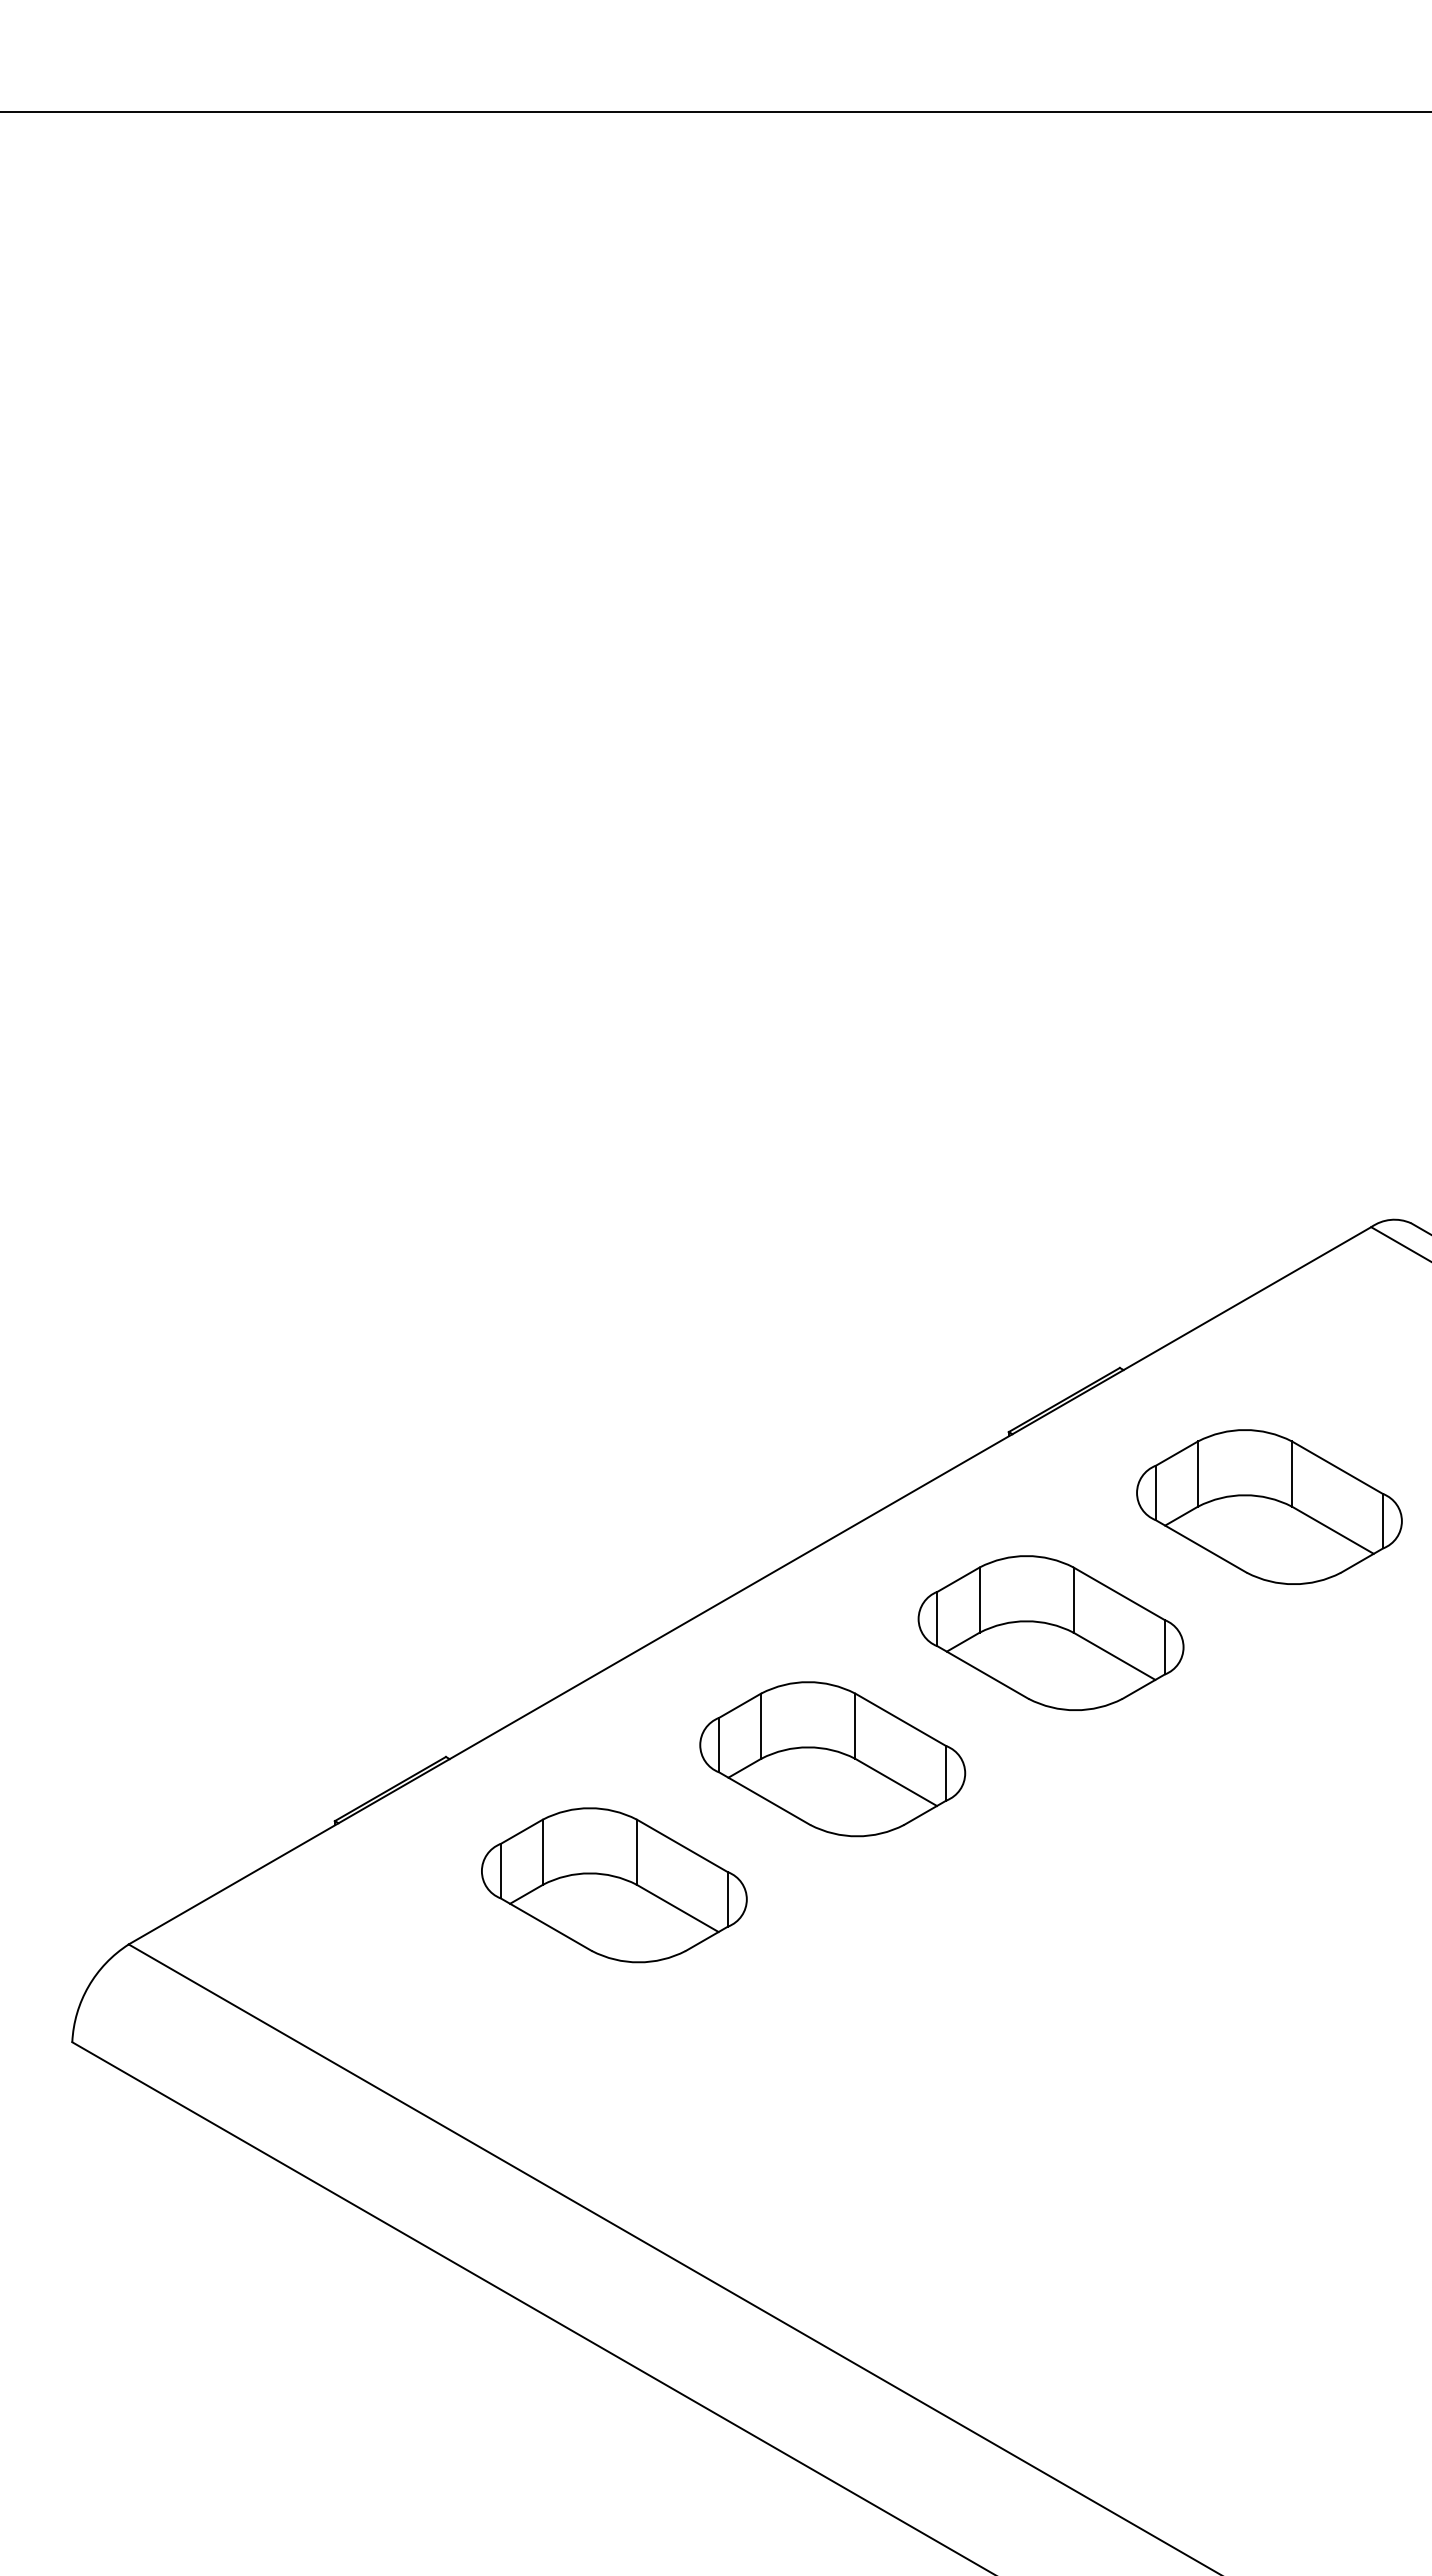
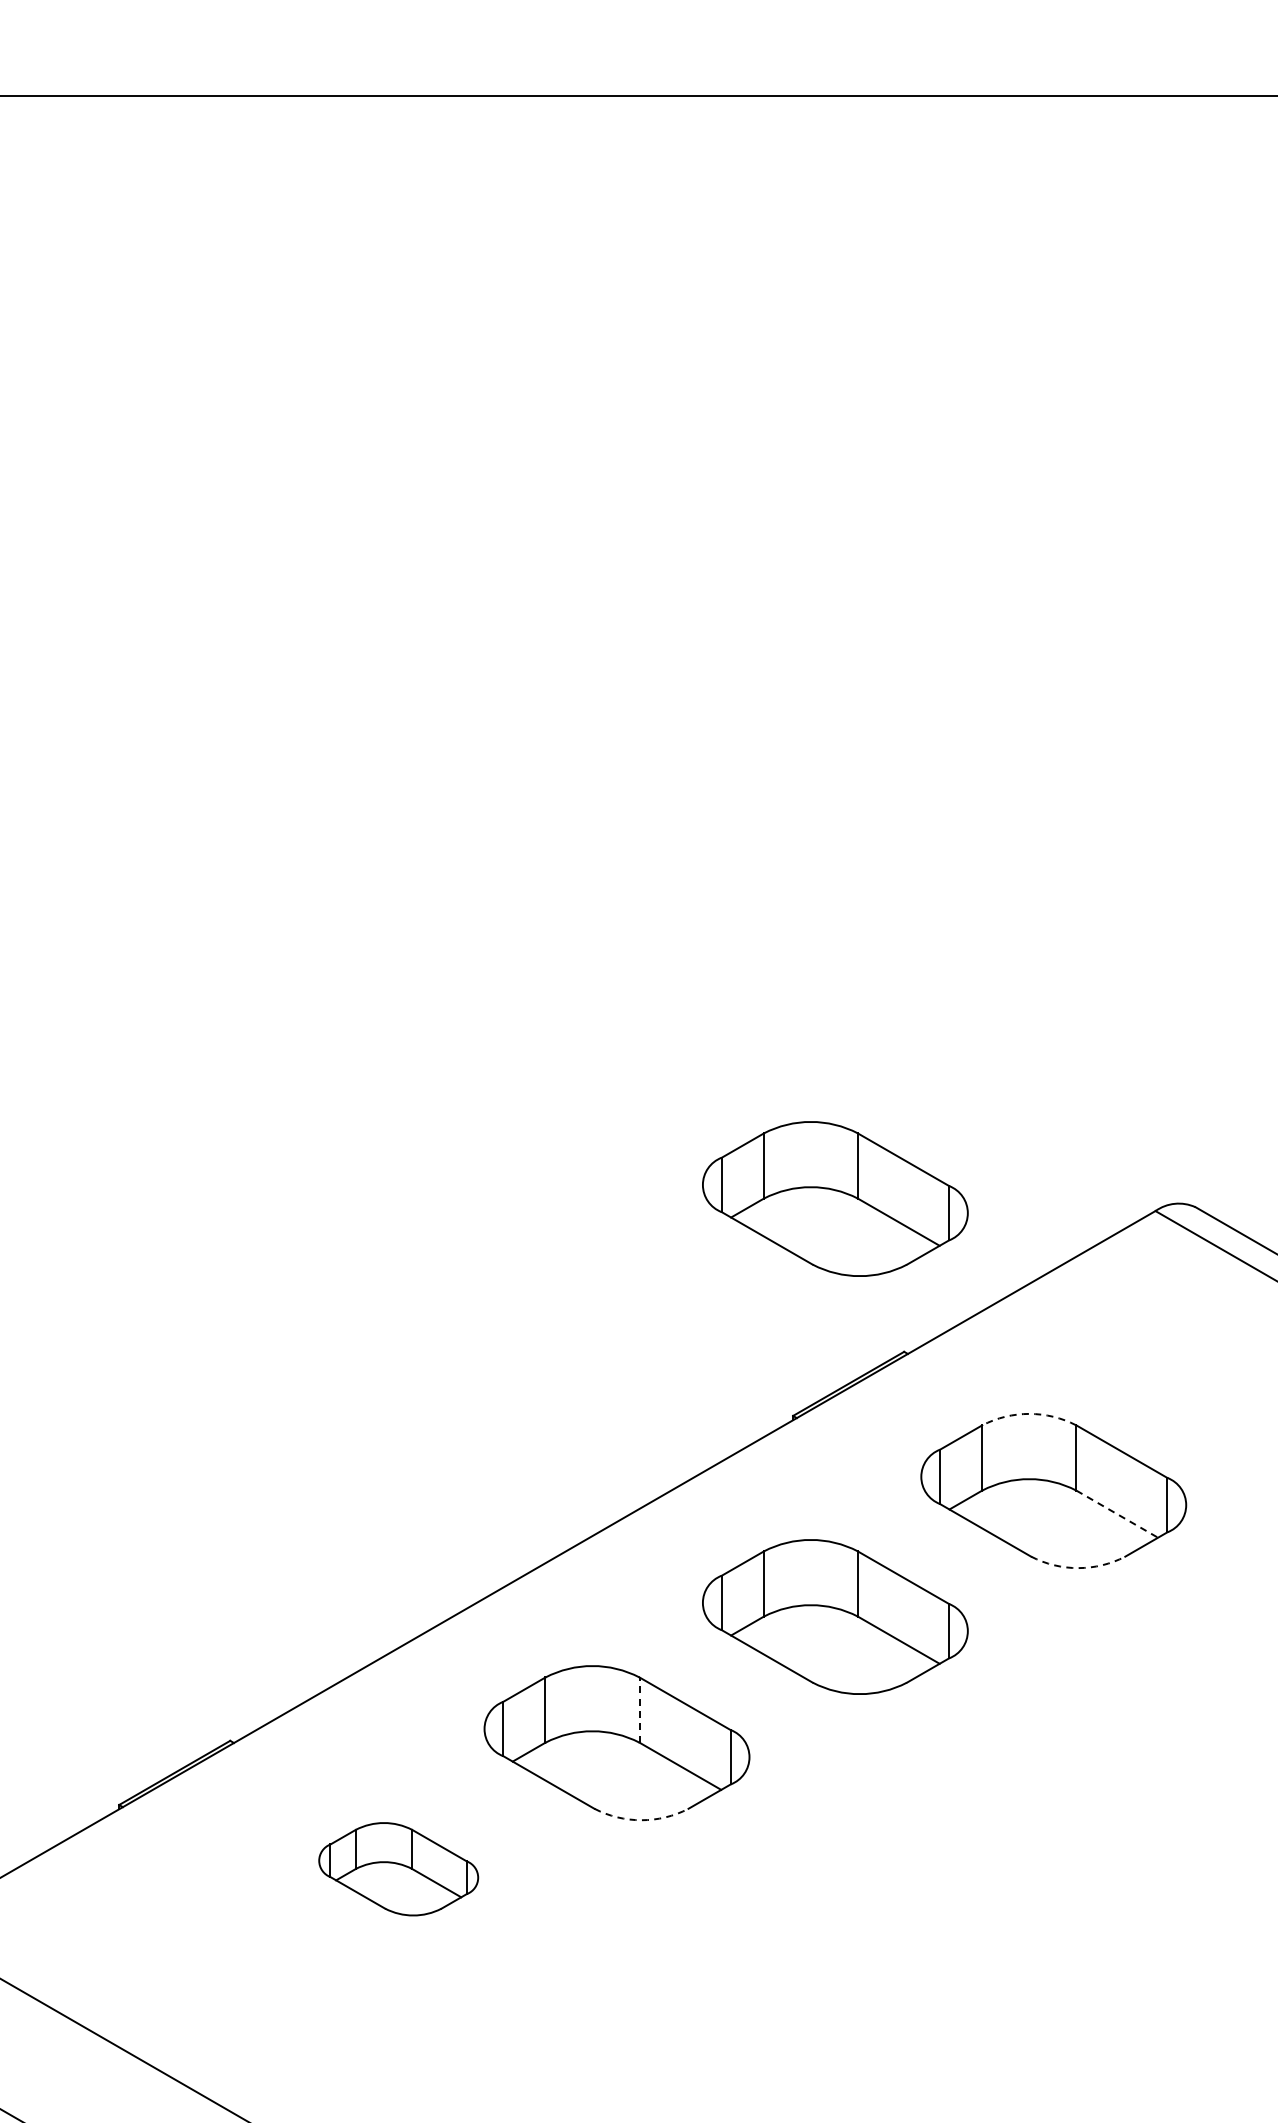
part: (1050, 1214) -> (834, 1198), added
arc: (1245, 1430) -> (1029, 1414), solid -> dashed
line: (1333, 1530) -> (1117, 1514), solid -> dashed
arc: (1293, 1584) -> (1077, 1568), solid -> dashed
line: (855, 1726) -> (639, 1710), solid -> dashed
arc: (857, 1836) -> (641, 1820), solid -> dashed
part: (614, 1885) -> (398, 1869), size x0.6

